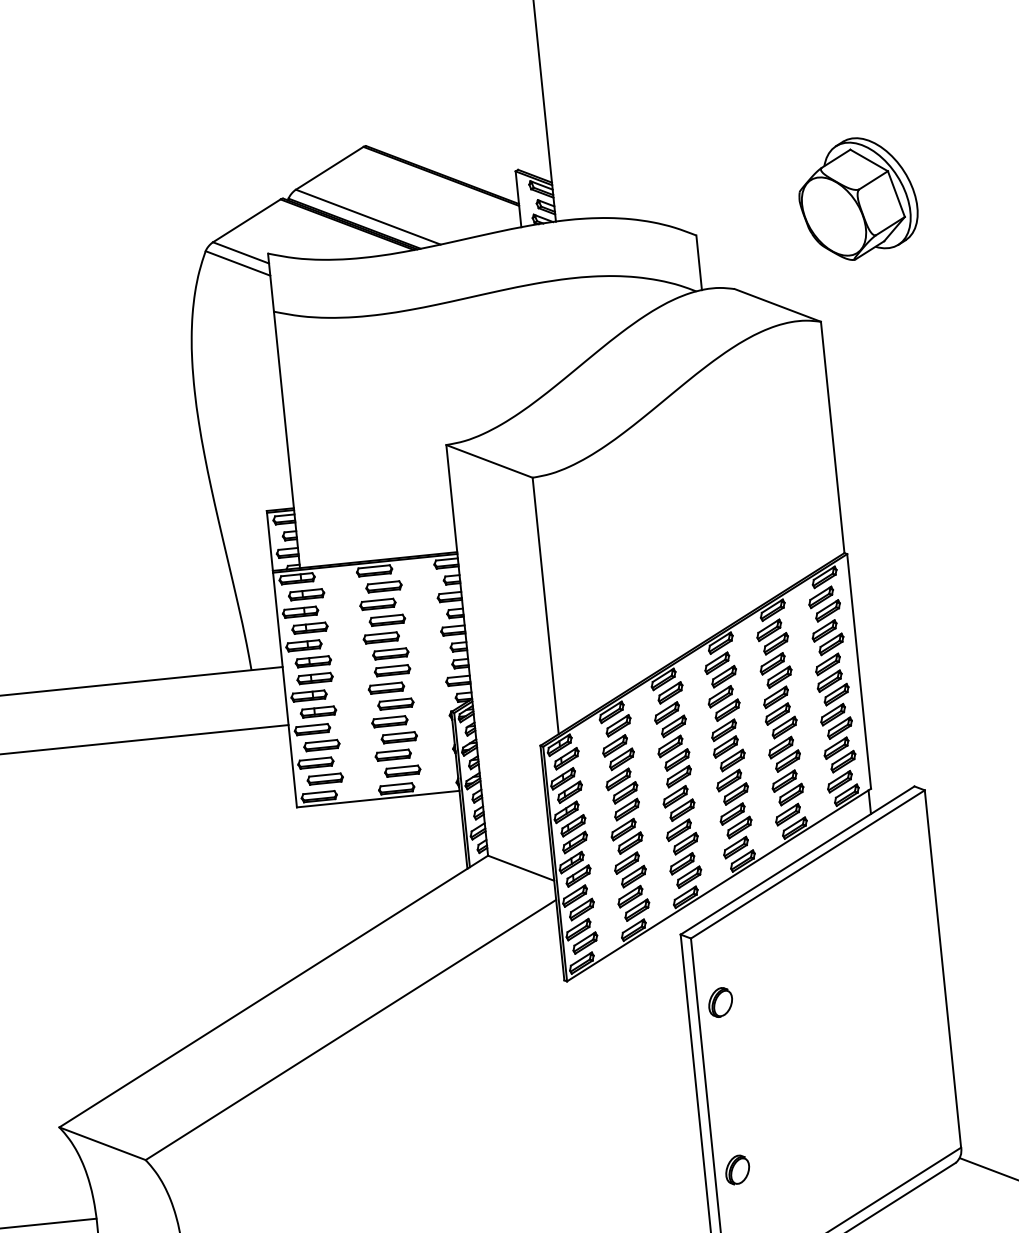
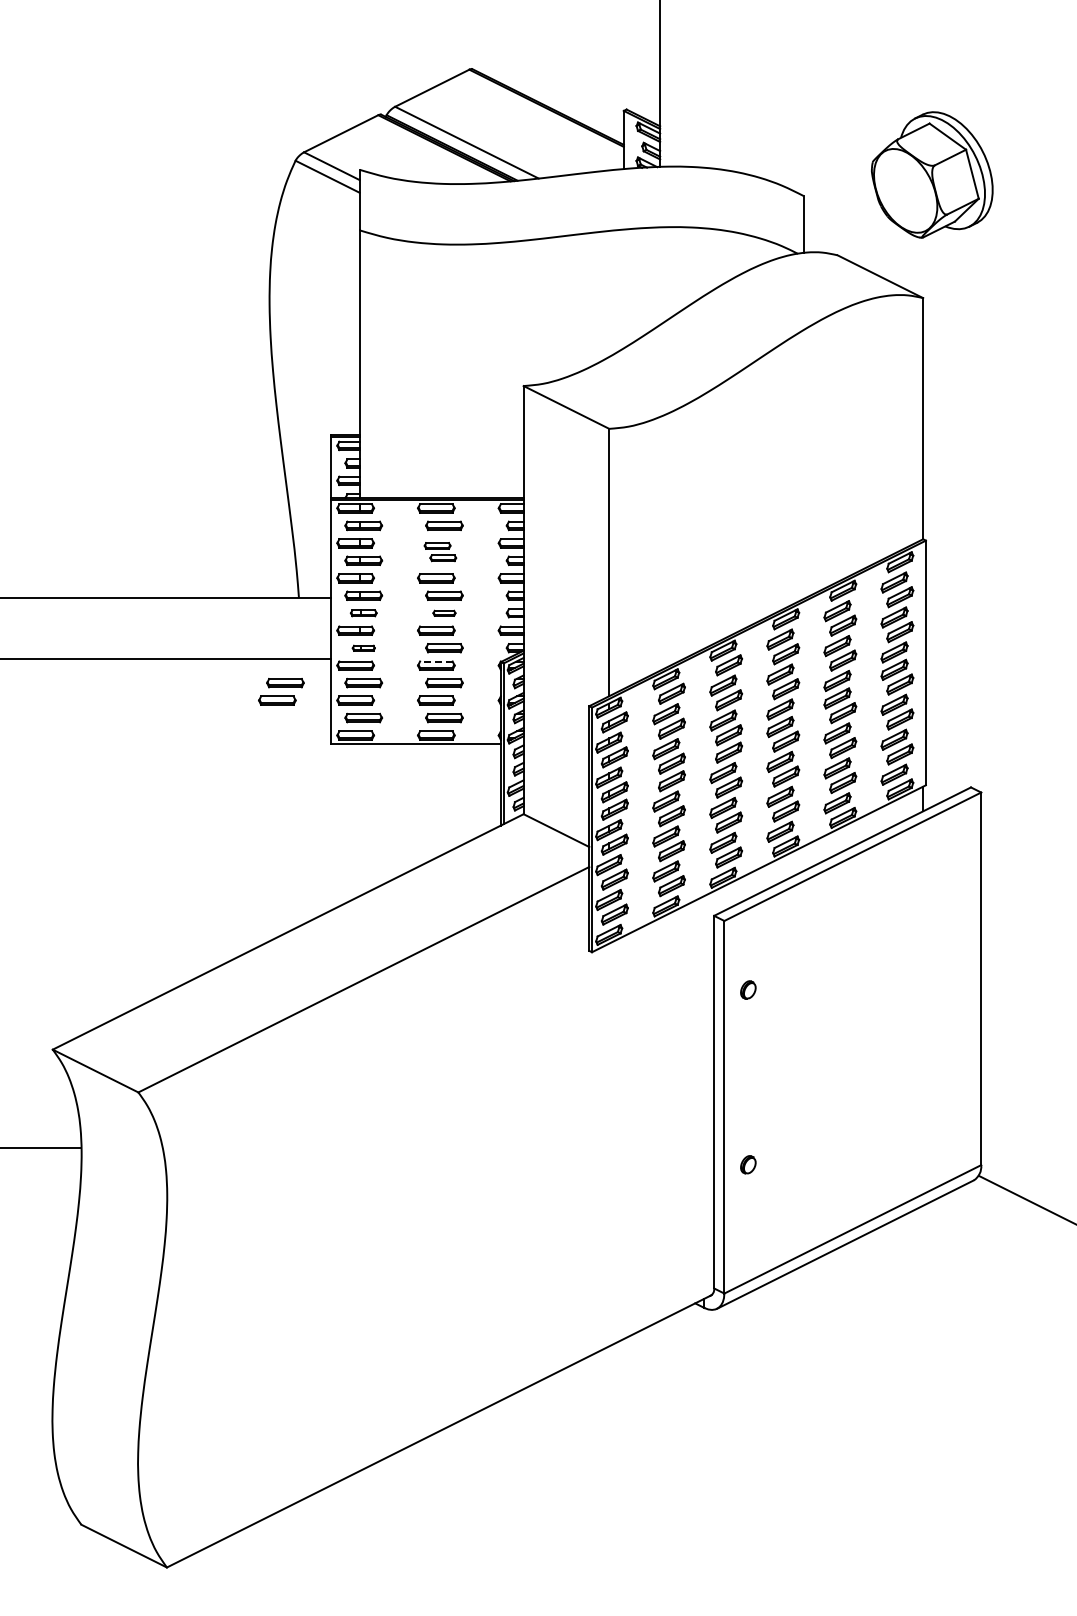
part: (858, 198) -> (932, 174), moved
part: (382, 611) -> (440, 551), size x0.7
part: (392, 670) -> (444, 613), size x0.6
part: (314, 678) -> (363, 613), size x0.7
part: (318, 712) -> (363, 648), size x0.6
line: (388, 717) -> (435, 661), solid -> dashed
part: (243, 761) -> (281, 691), added
part: (720, 1001) -> (748, 989), size x0.6
part: (737, 1169) -> (748, 1164), size x0.6

